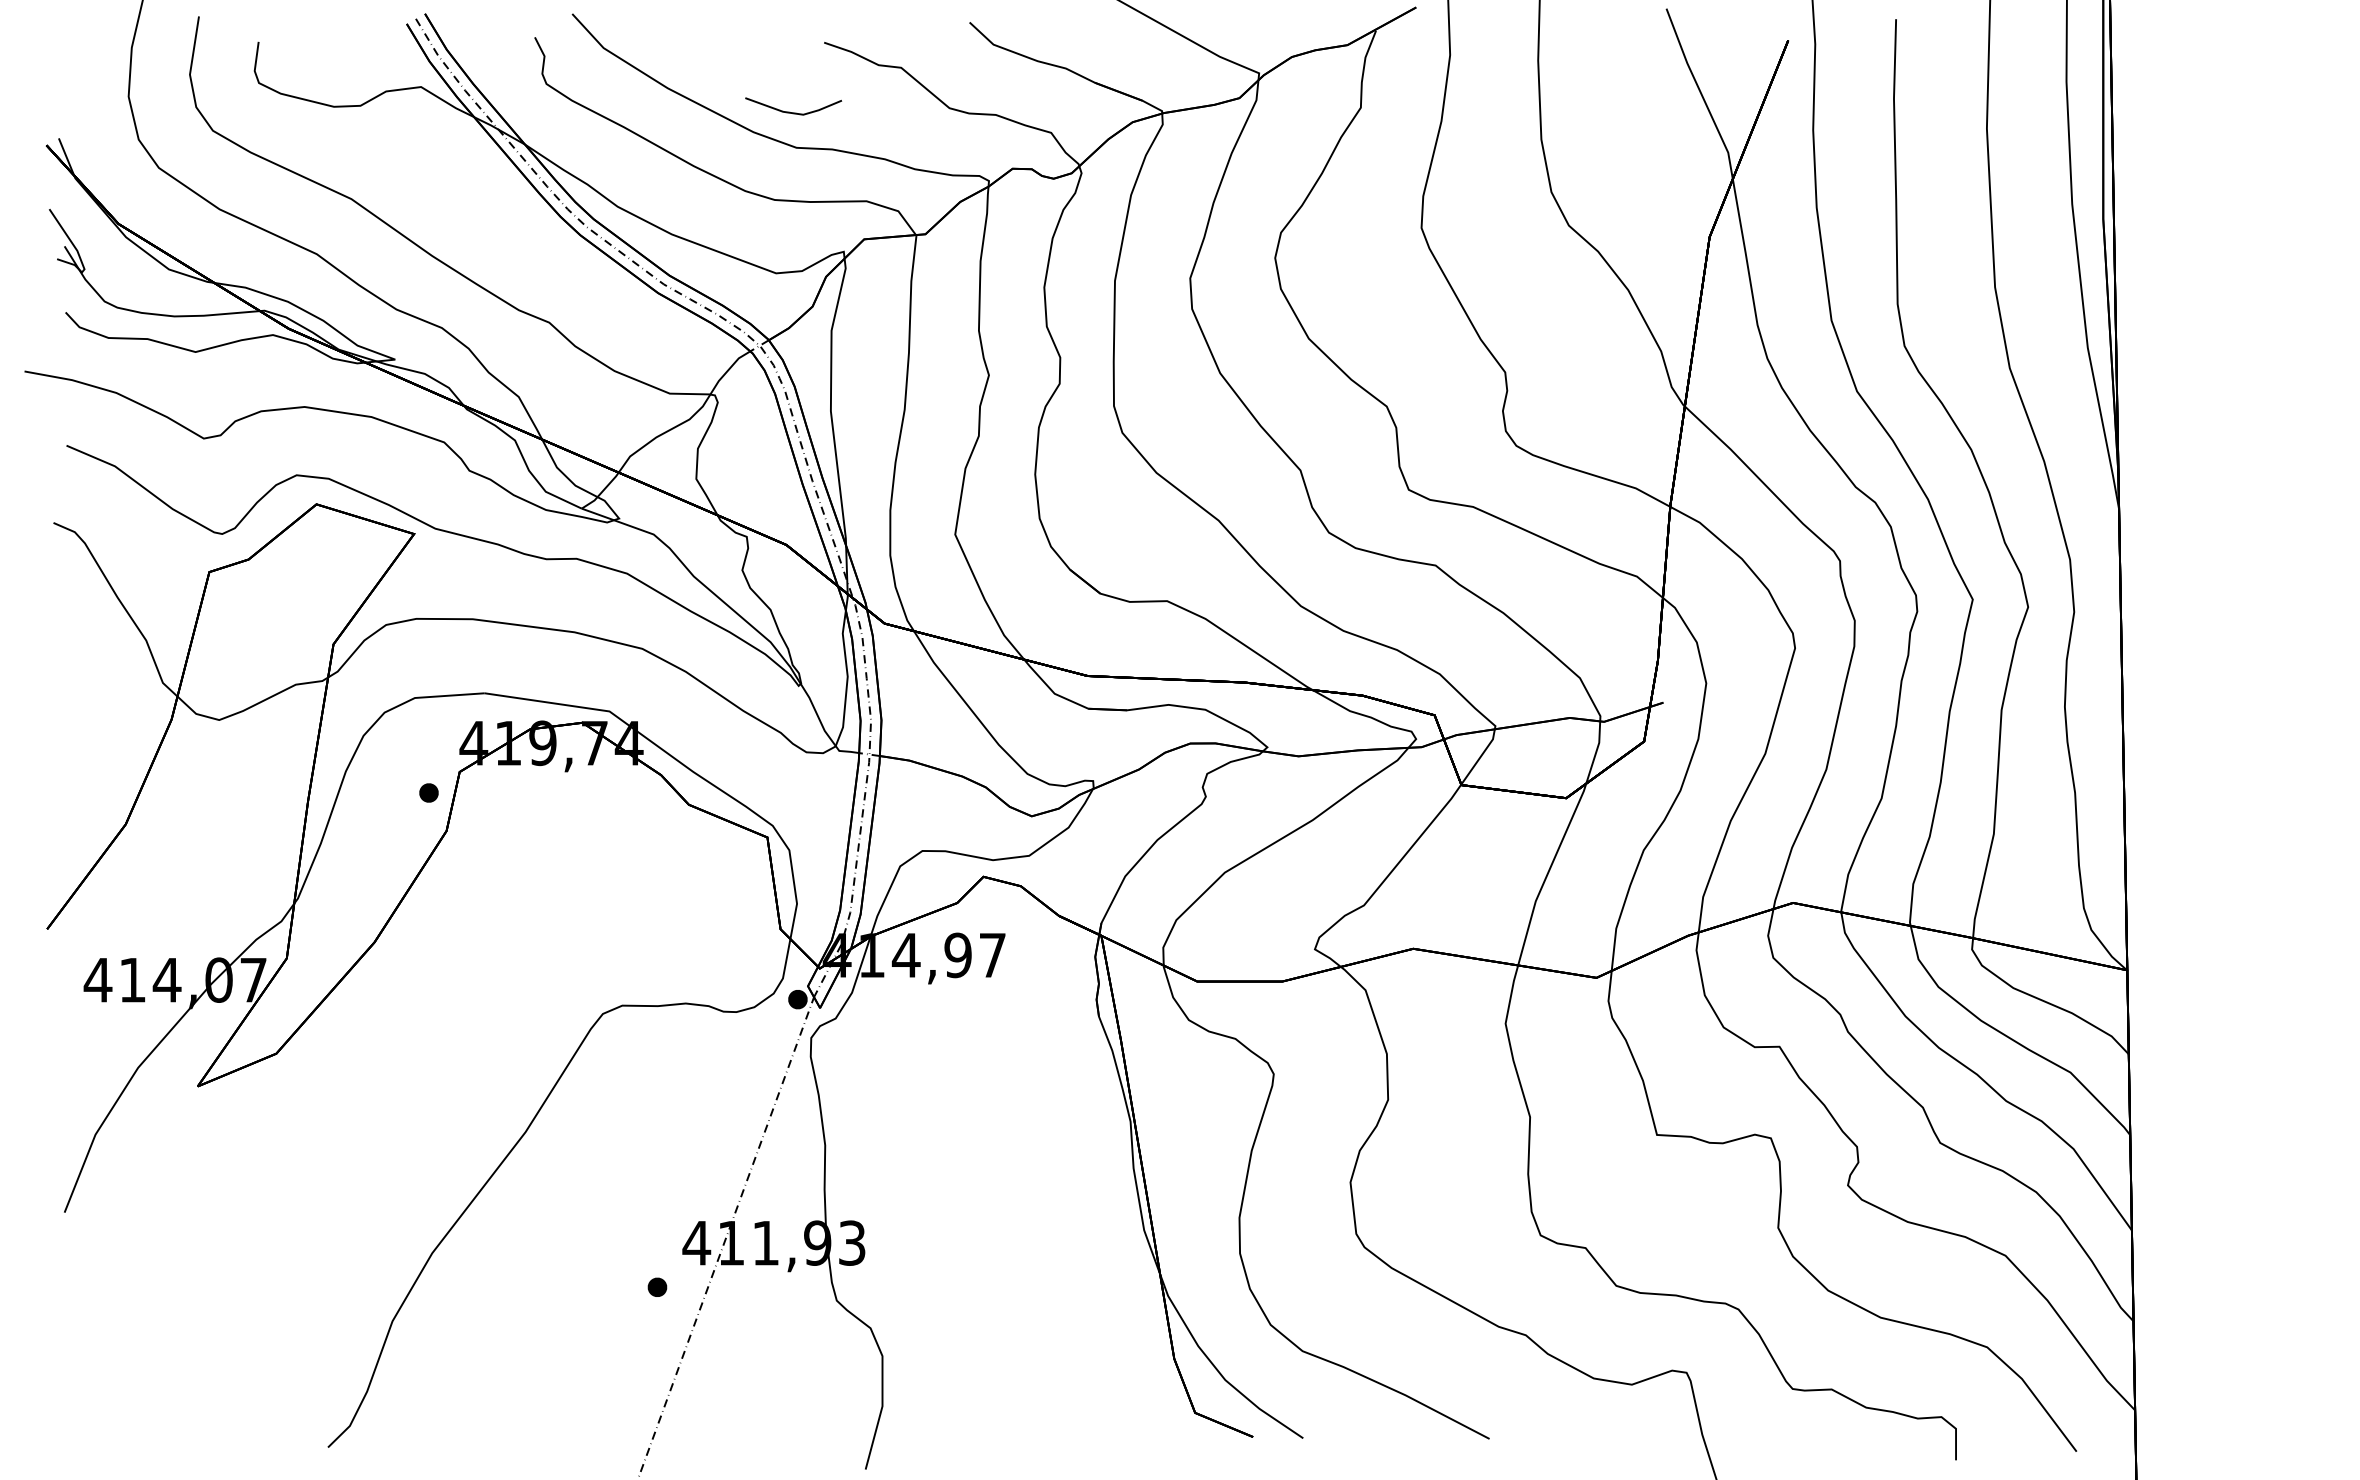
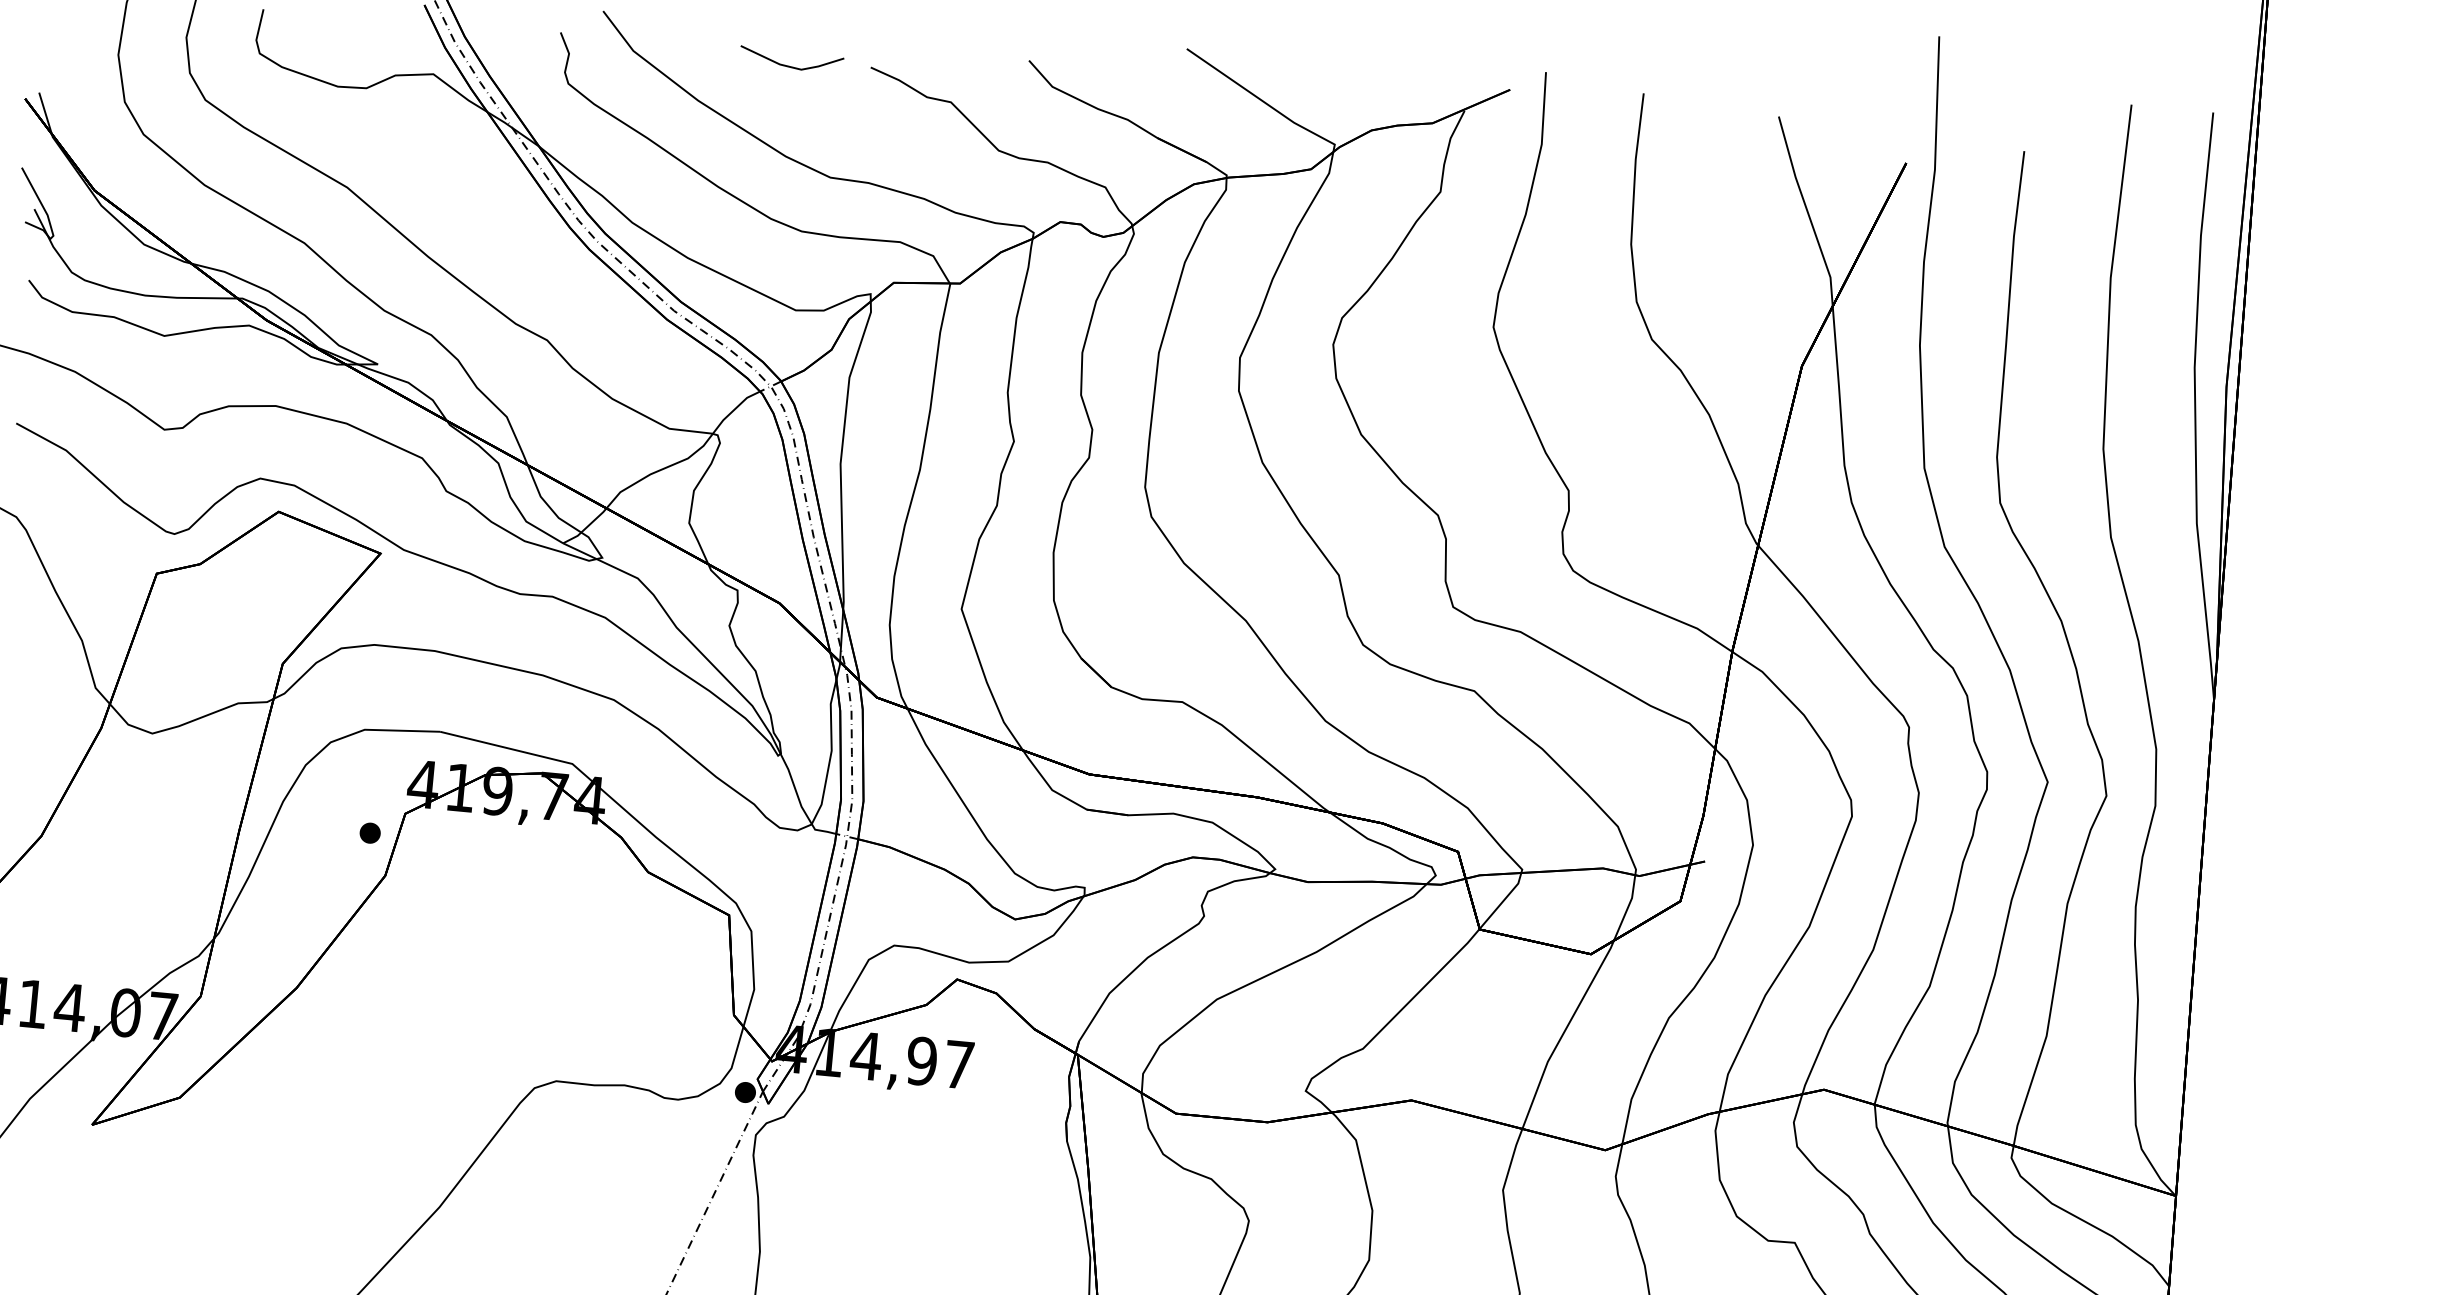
line: (793, 112) -> (791, 66), moved

